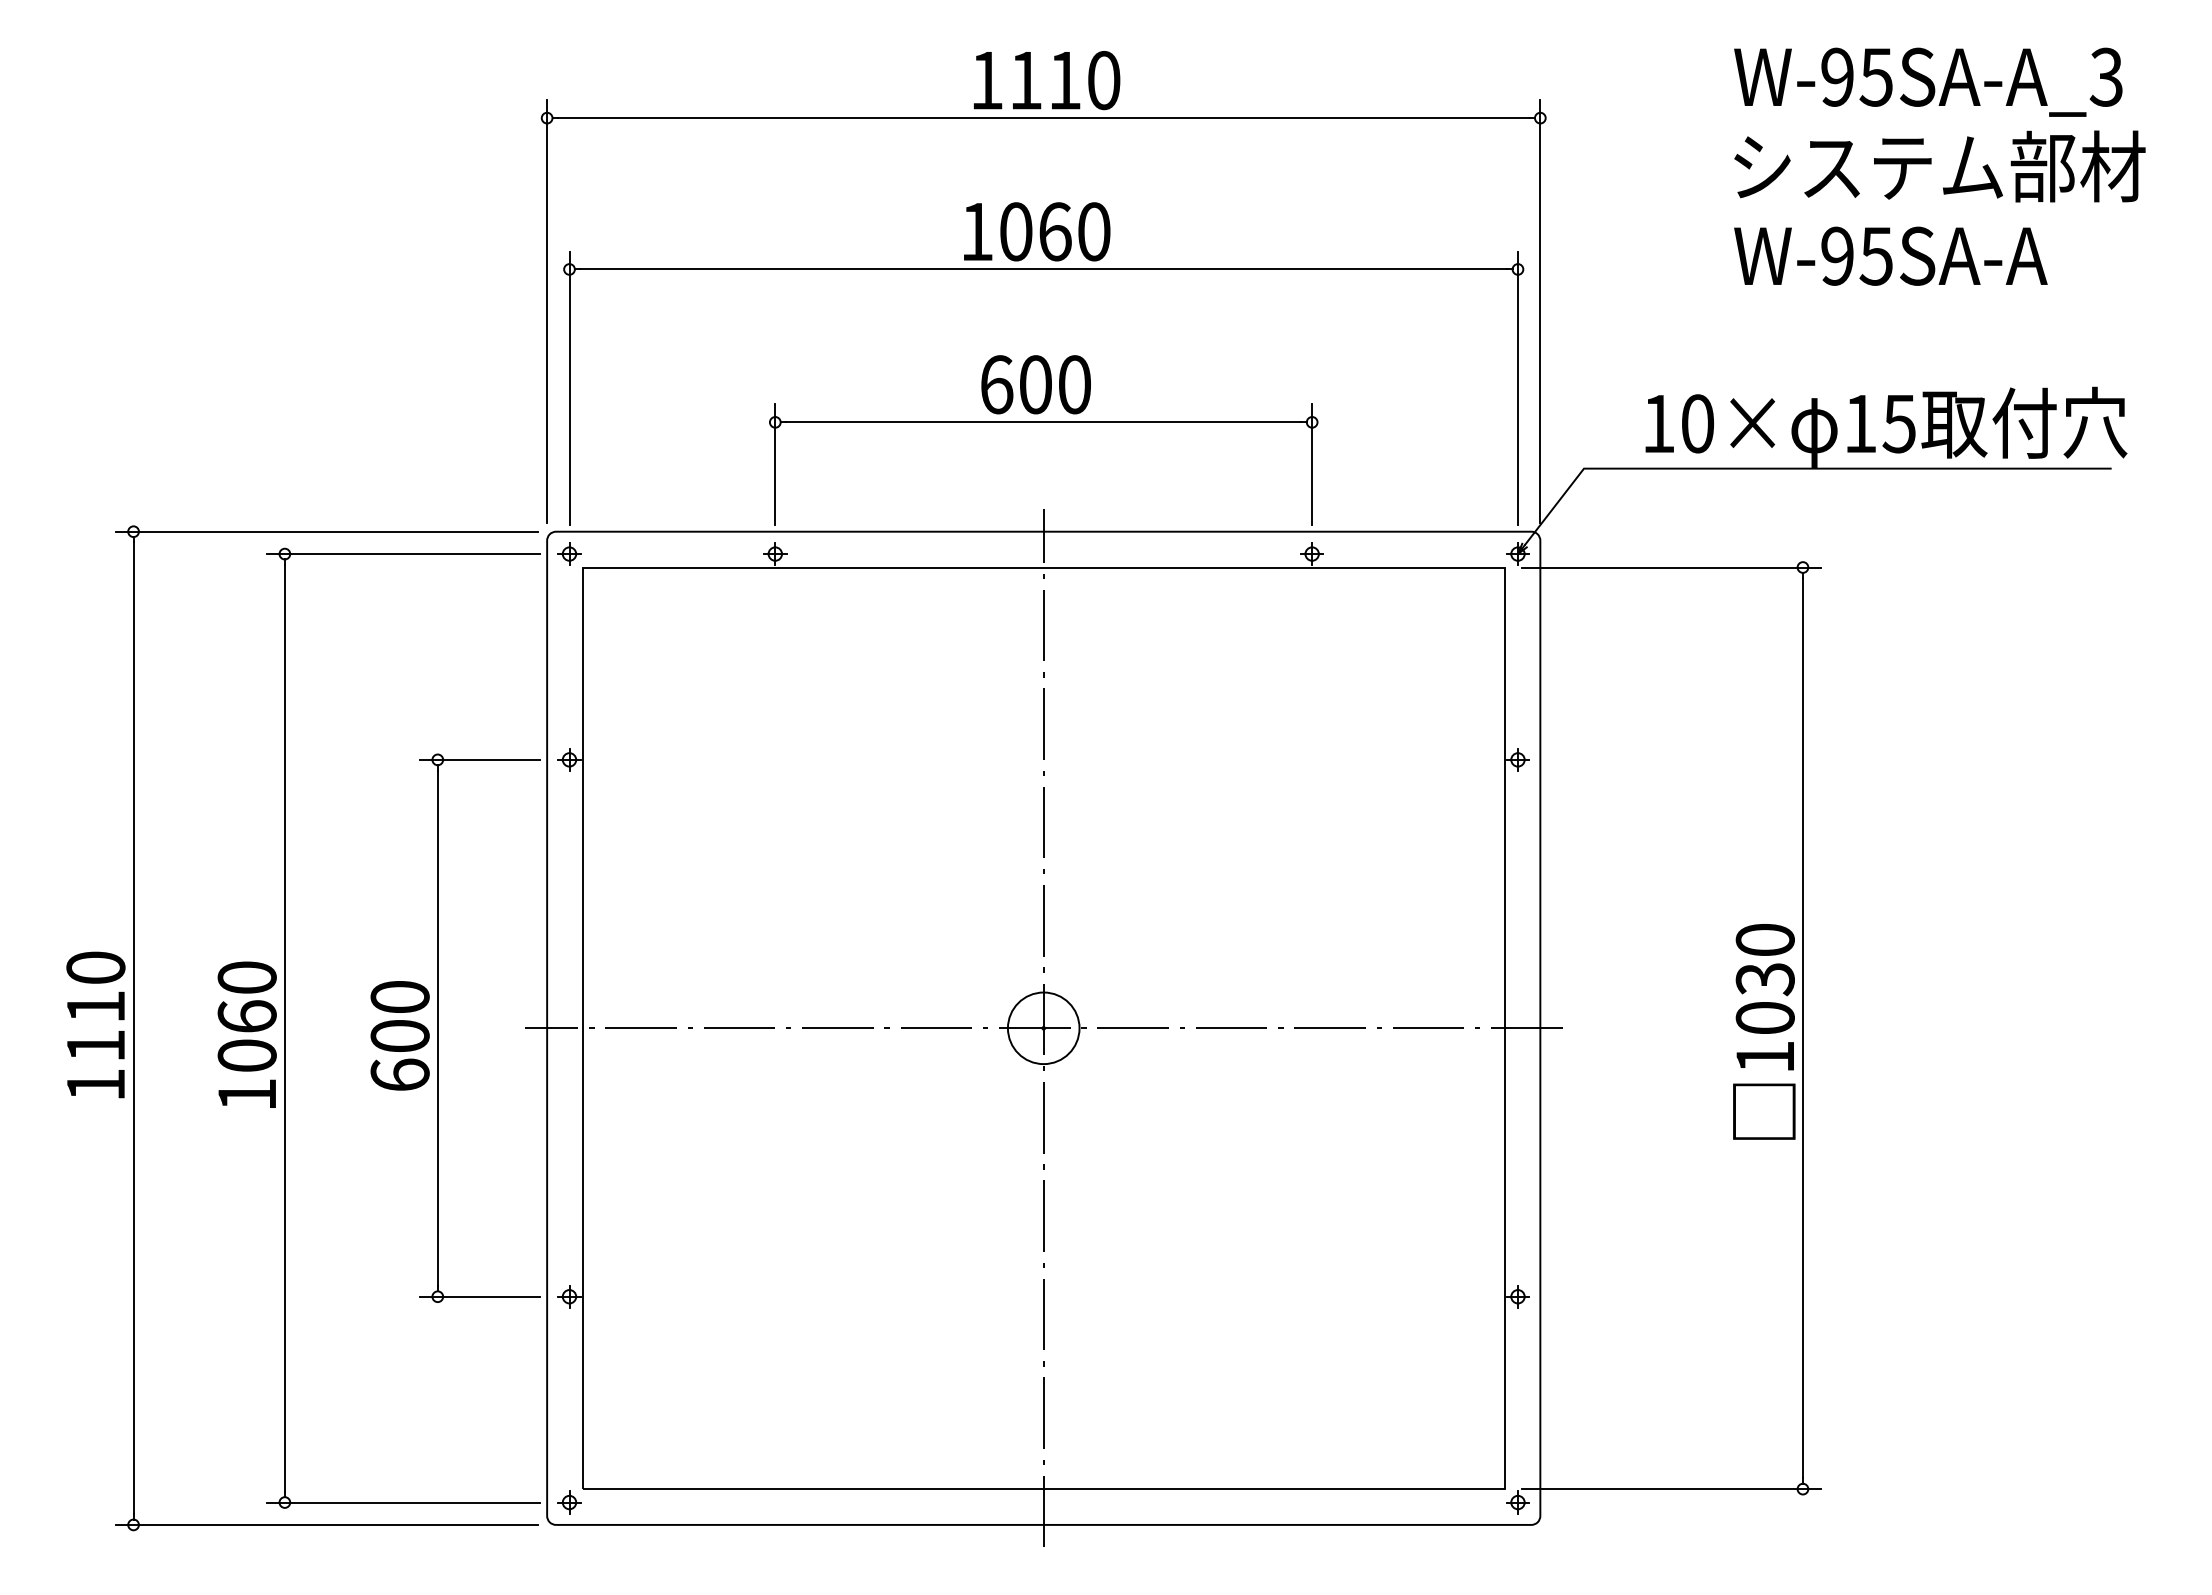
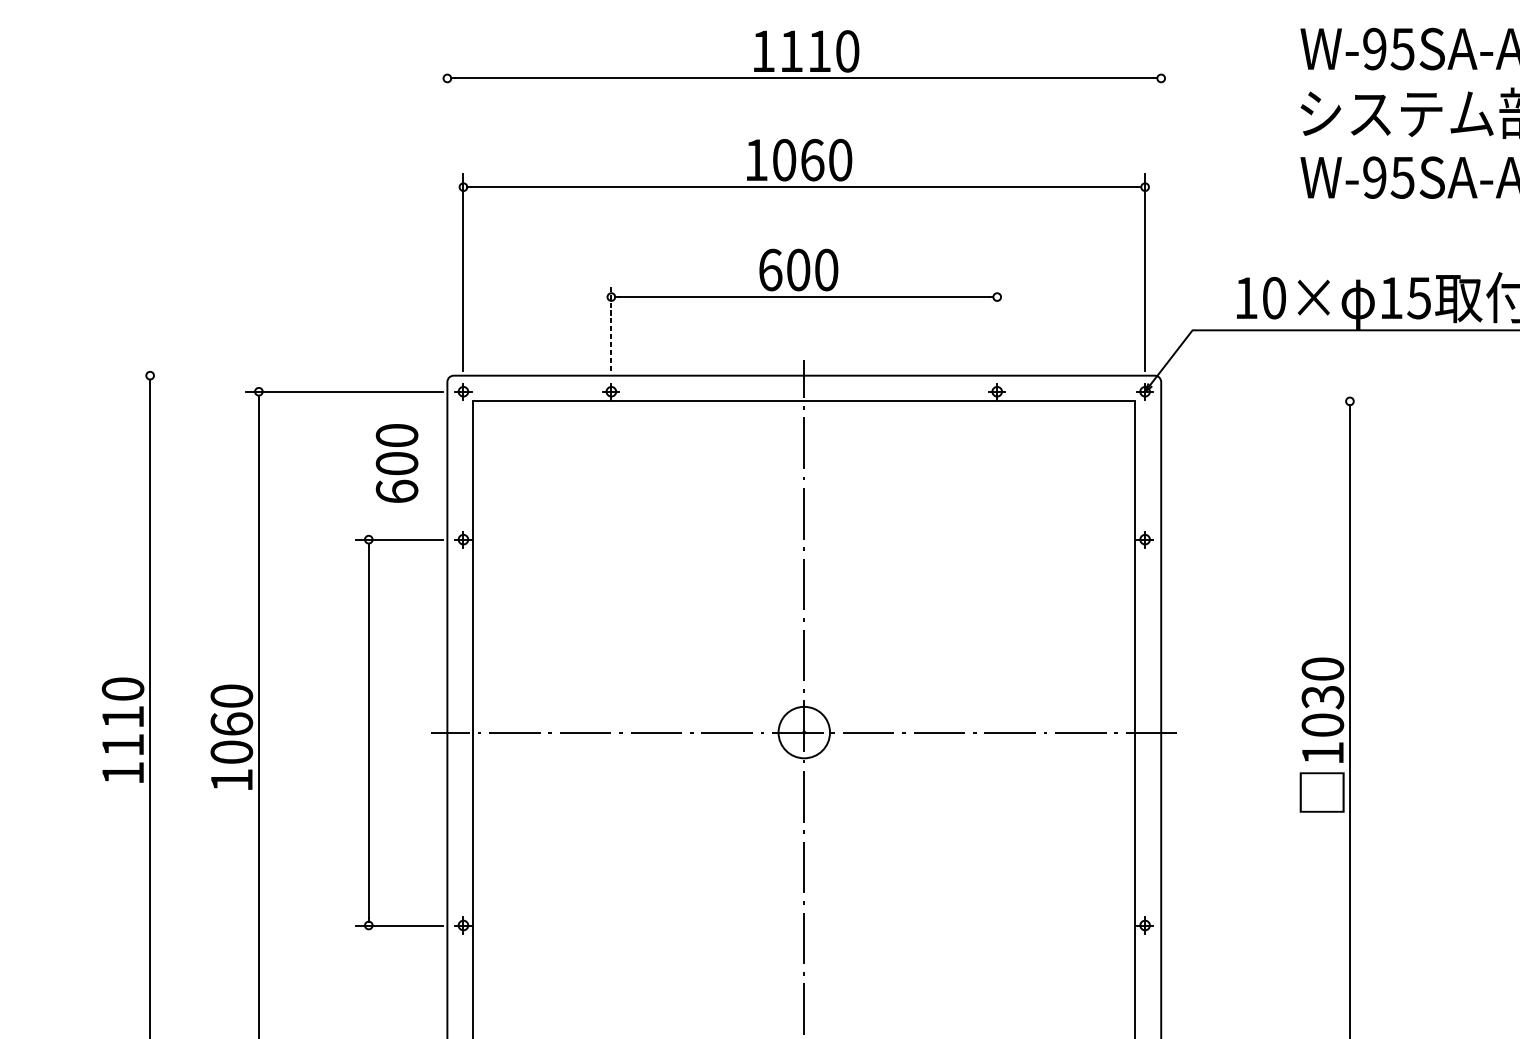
line: (547, 311) -> (447, 217), removed
line: (1540, 311) -> (1161, 217), removed
line: (775, 464) -> (611, 327), solid -> dashed
line: (1312, 464) -> (997, 327), removed
line: (326, 531) -> (288, 375), removed
line: (1671, 567) -> (1255, 401), removed
text: (399, 1035) -> (396, 463), moved

